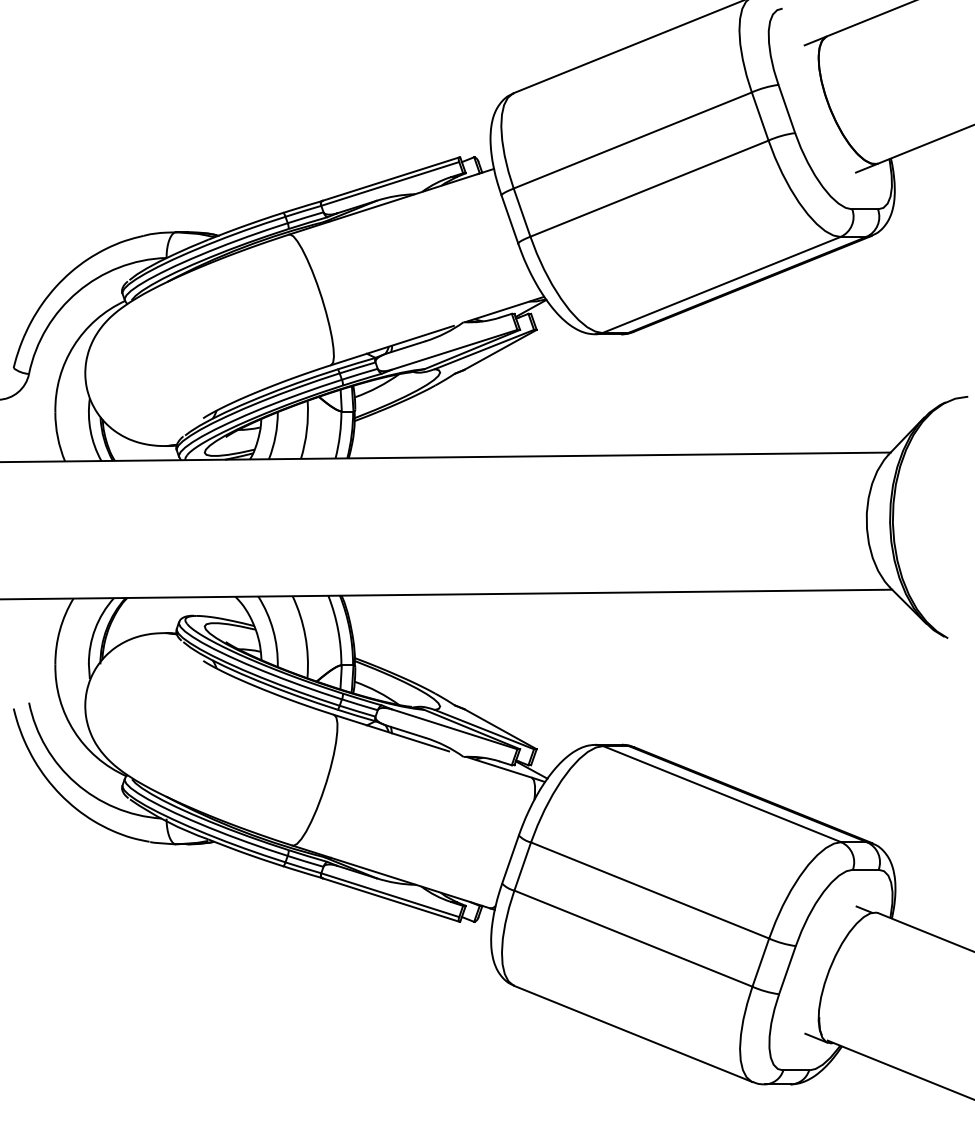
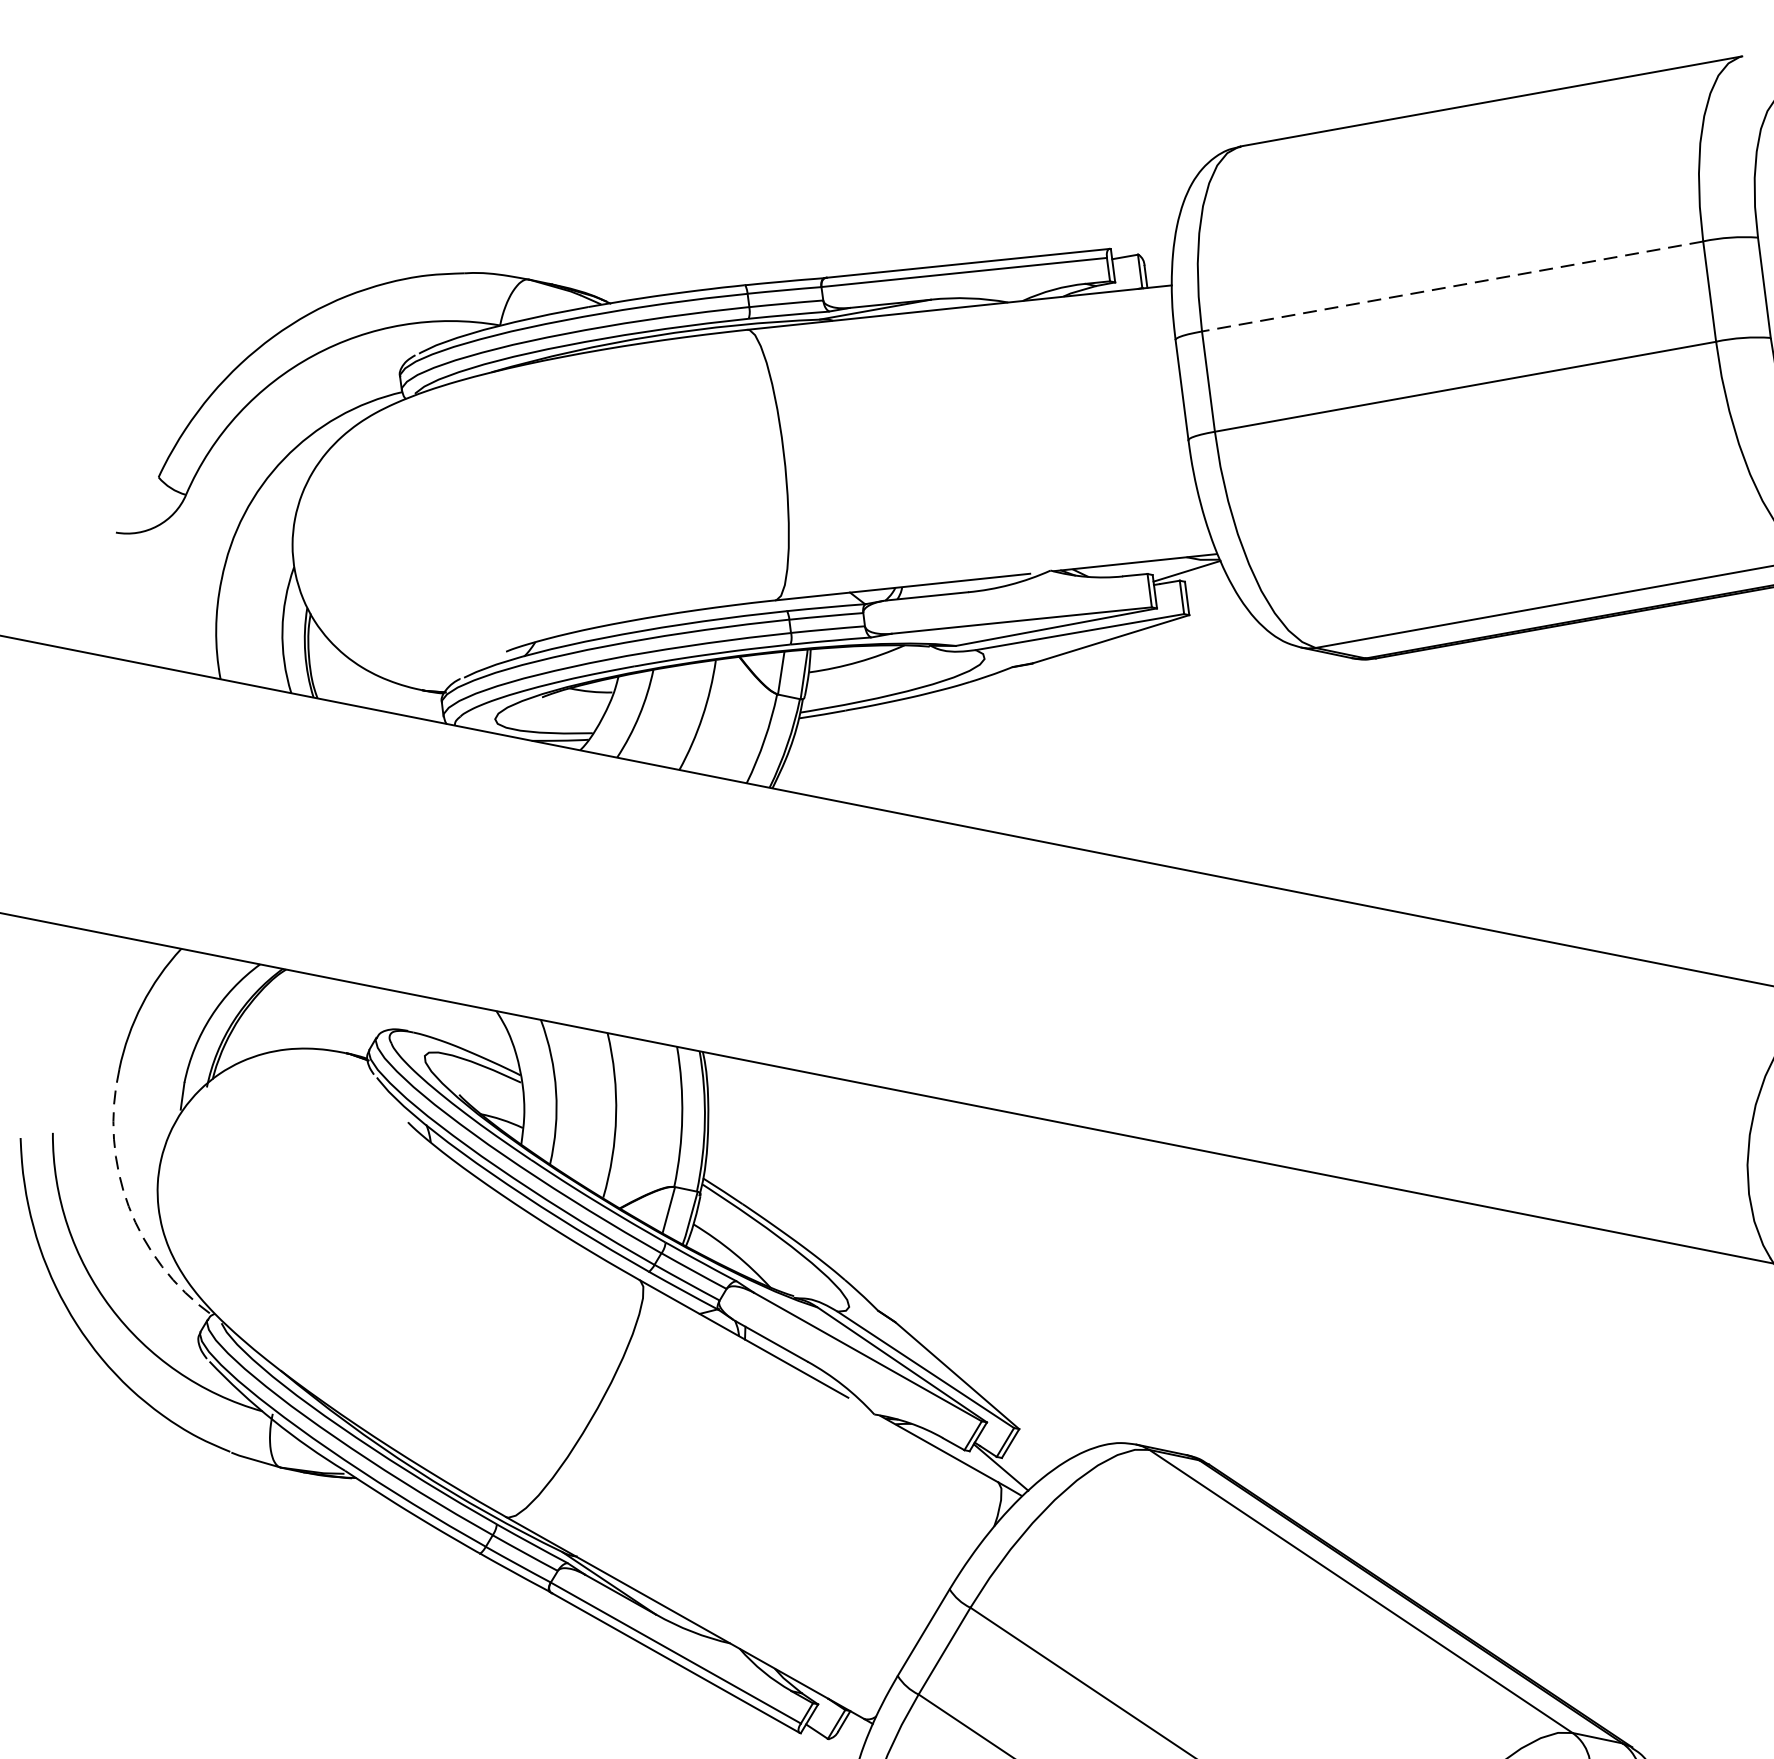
line: (632, 140) -> (1452, 286), solid -> dashed
arc: (74, 731) -> (129, 1207), solid -> dashed

